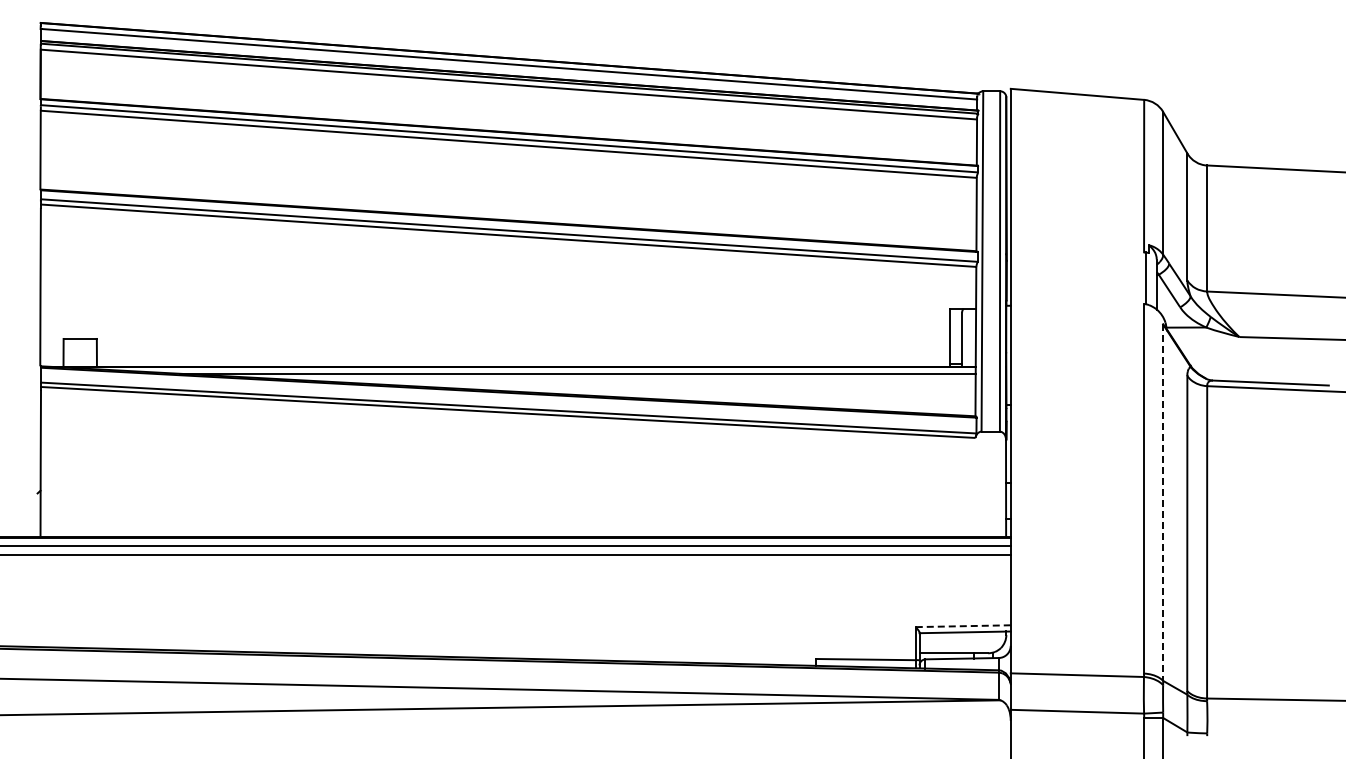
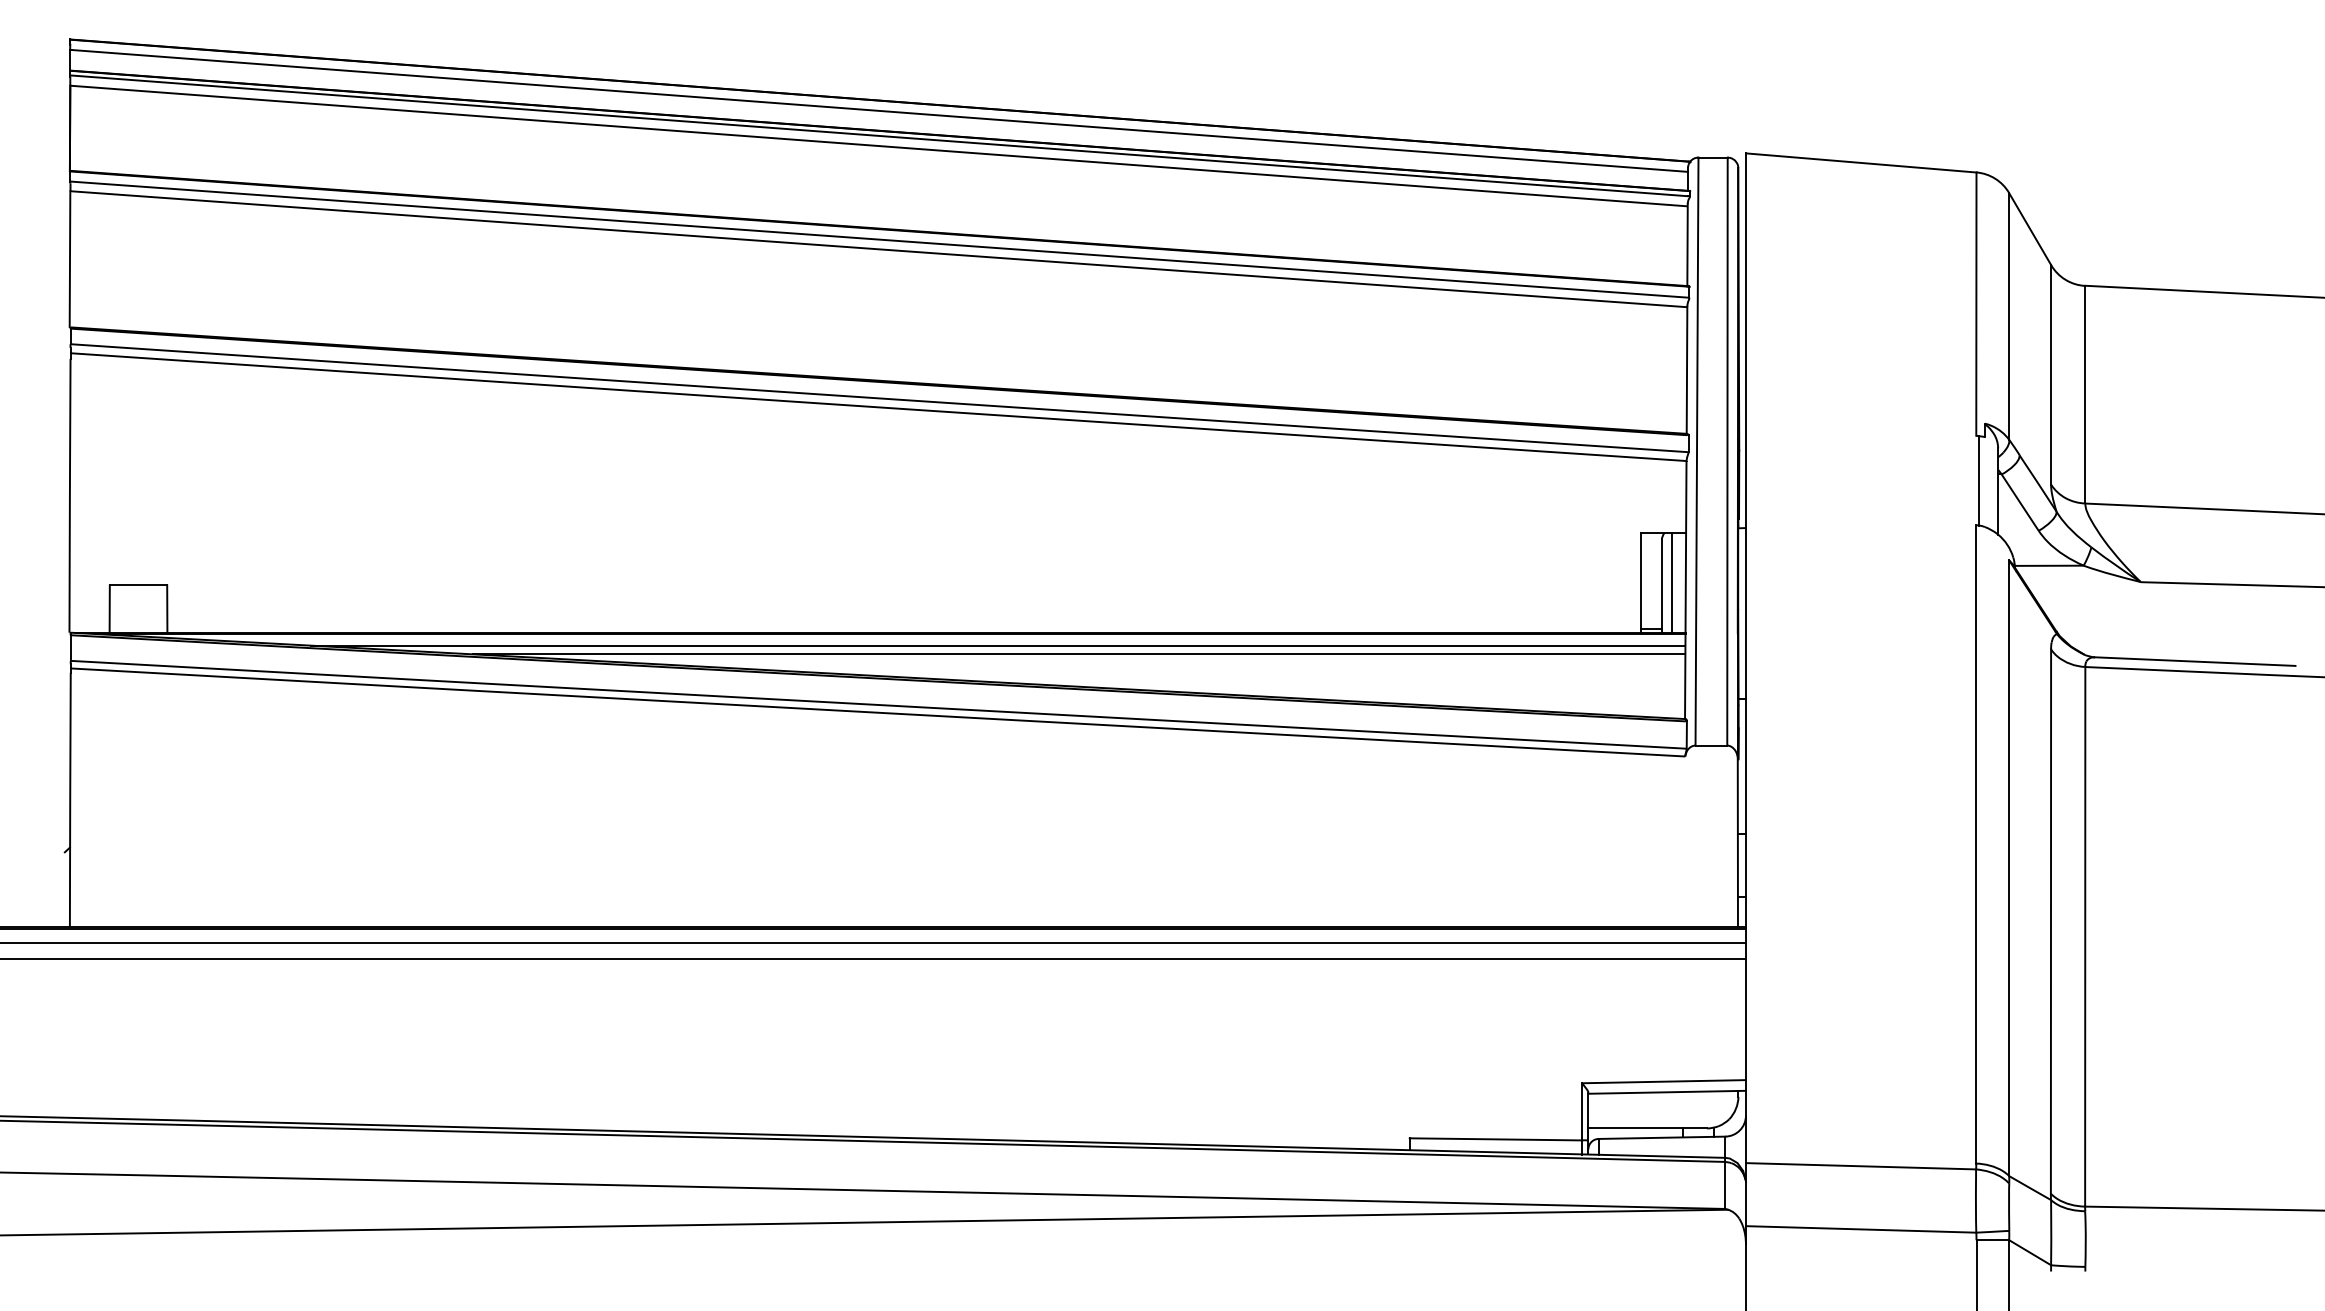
line: (968, 337) -> (1672, 582), added
line: (624, 378) -> (1078, 653), added
line: (1163, 503) -> (2009, 869), dashed -> solid
line: (962, 626) -> (1662, 1082), dashed -> solid

